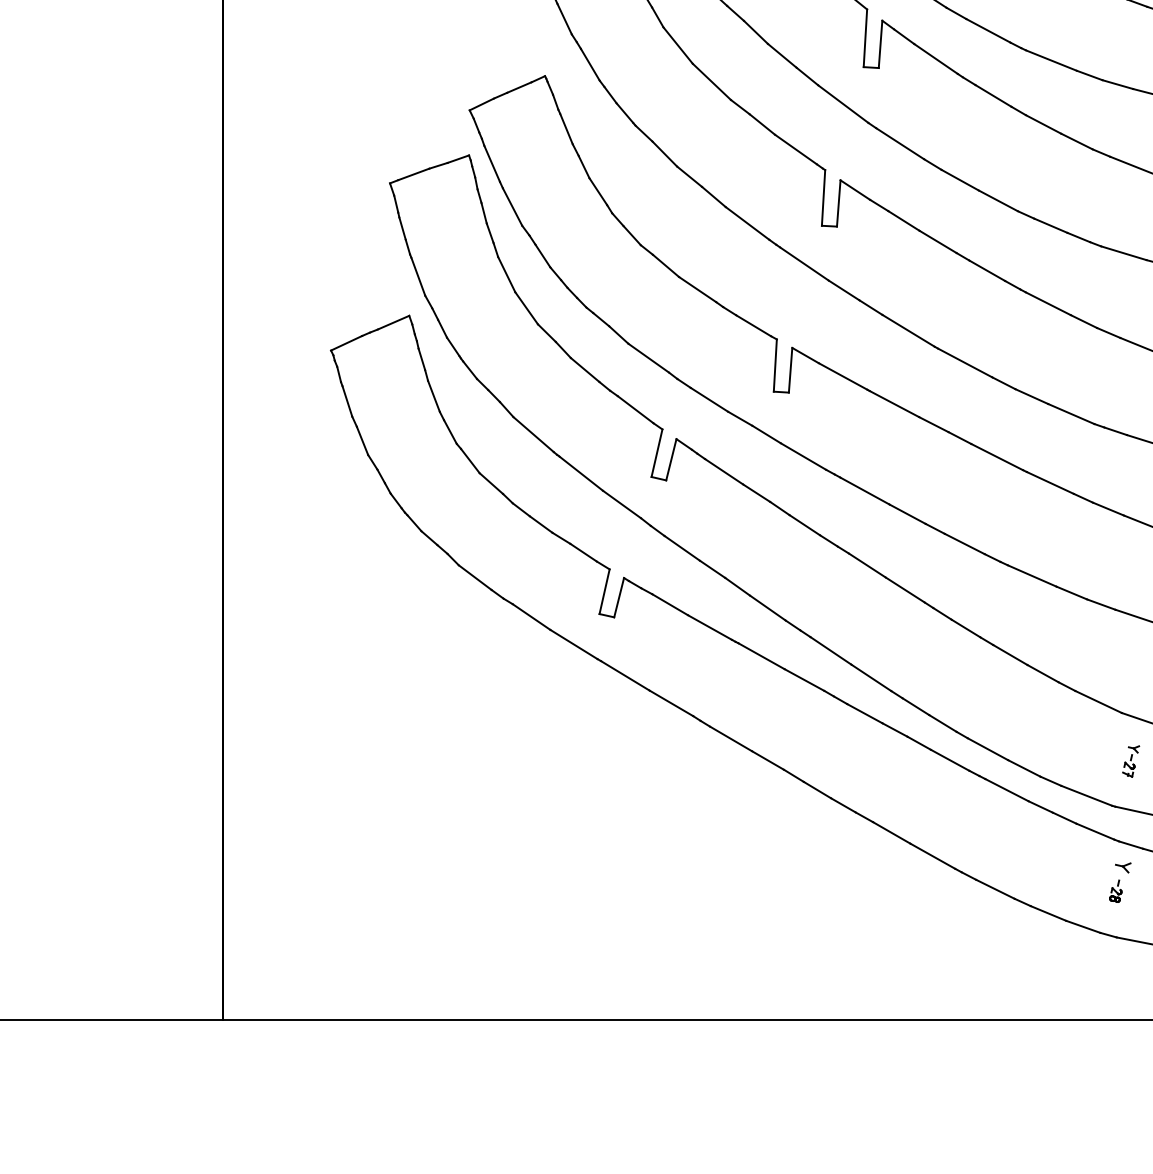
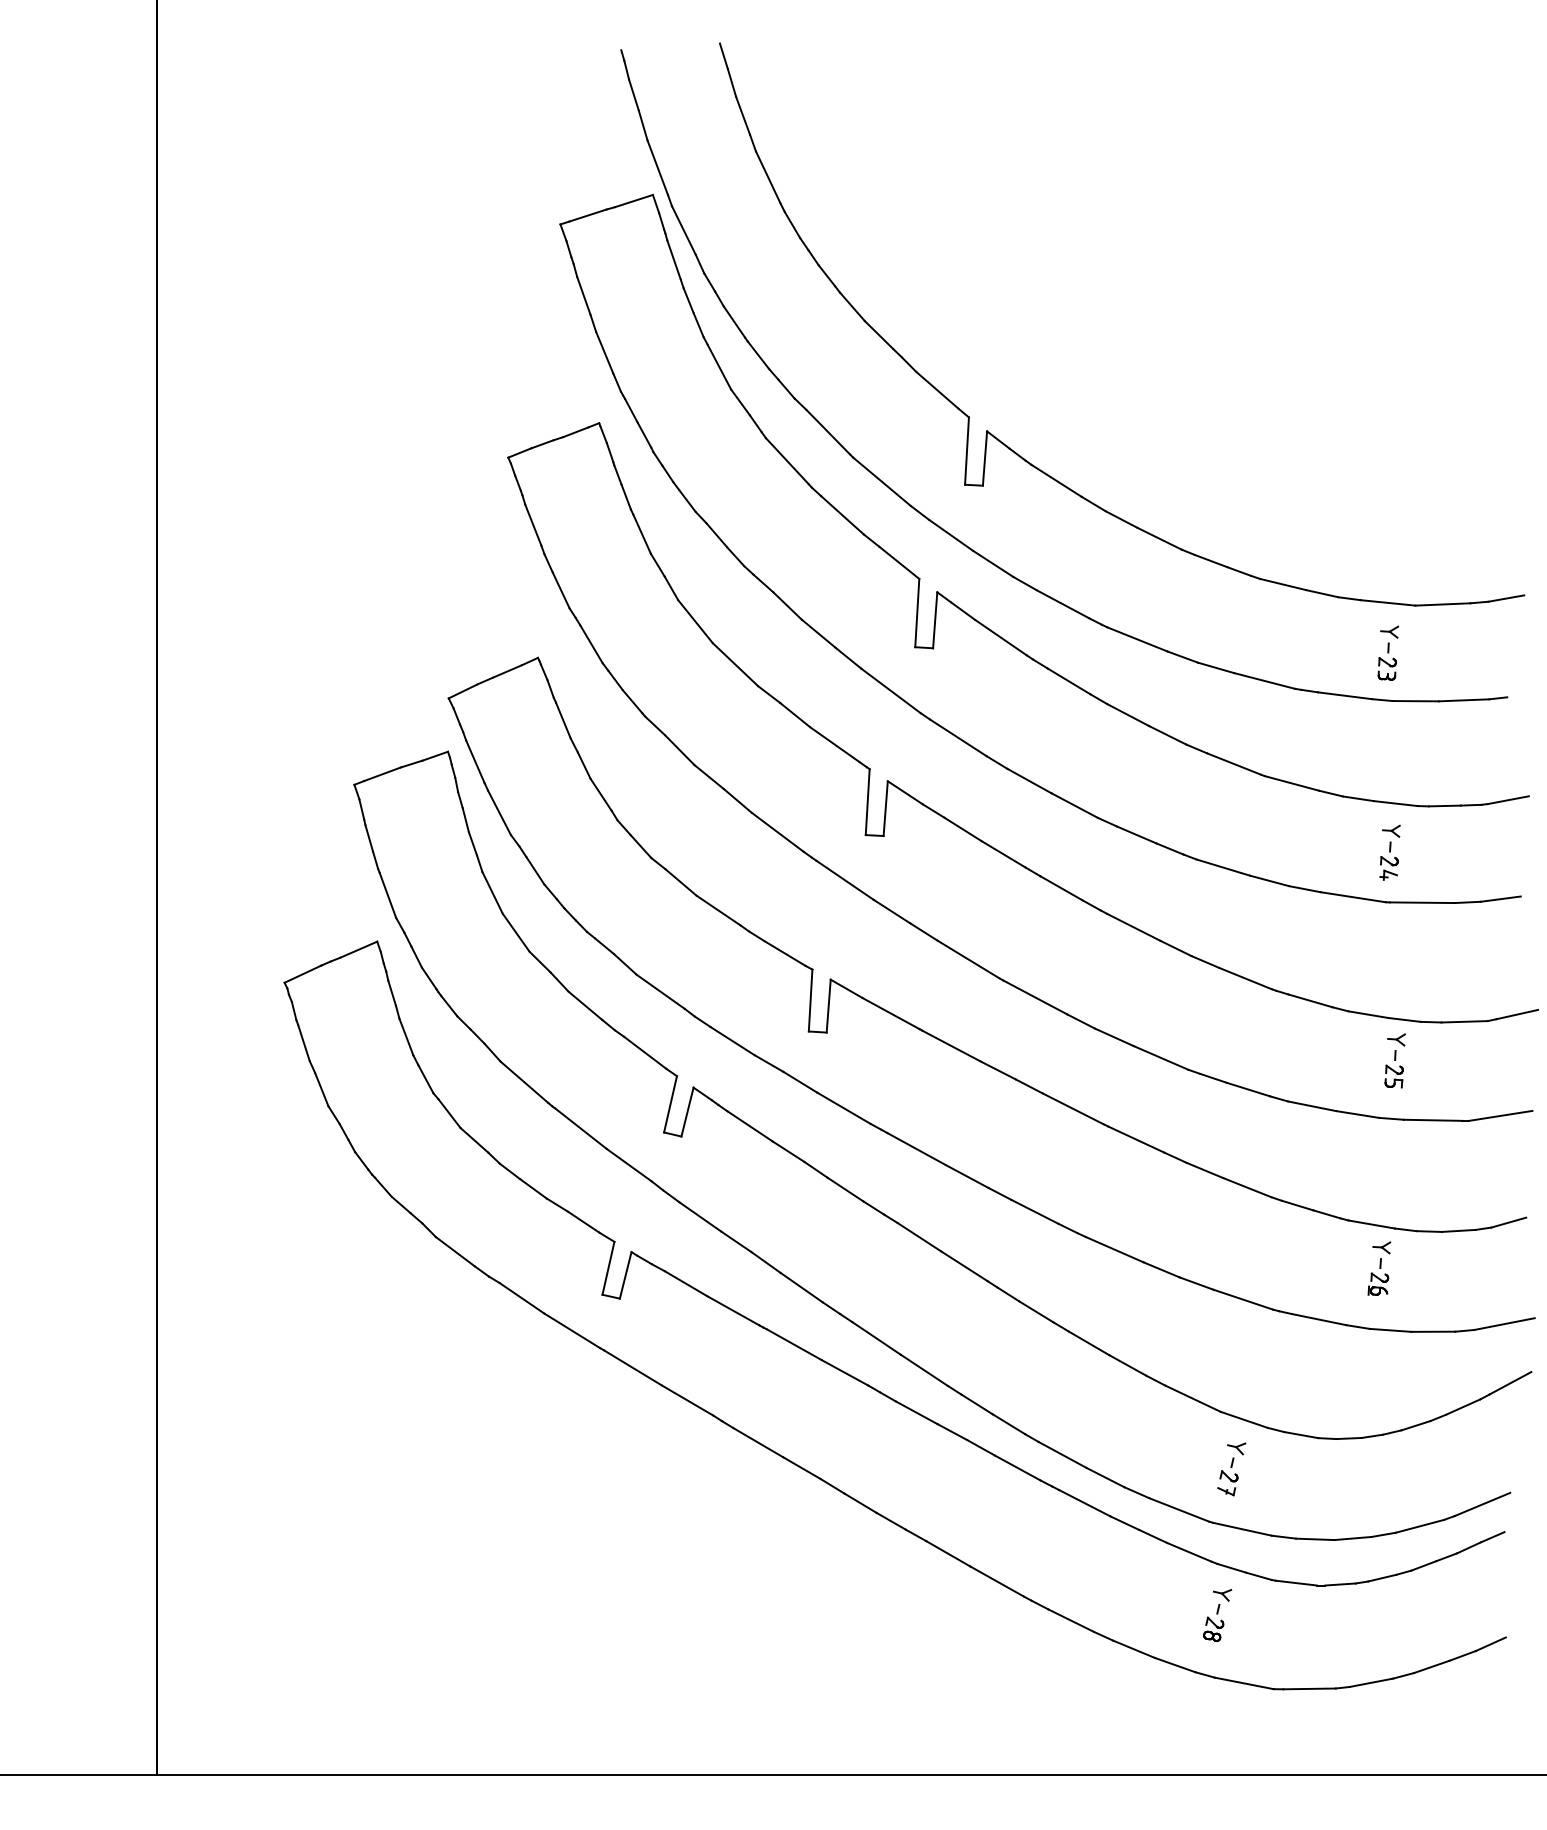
part: (1130, 761) -> (1231, 1469), size x1.43
part: (1115, 890) -> (1213, 1622), size x1.43

